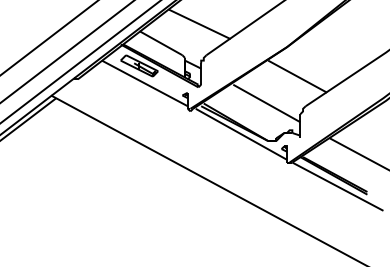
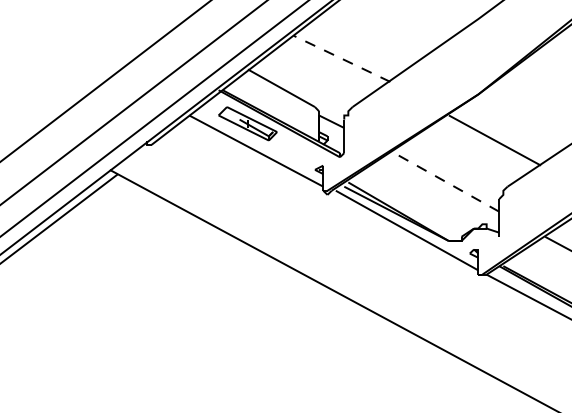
line: (199, 24) -> (341, 59), solid -> dashed
line: (266, 103) -> (446, 182), solid -> dashed

